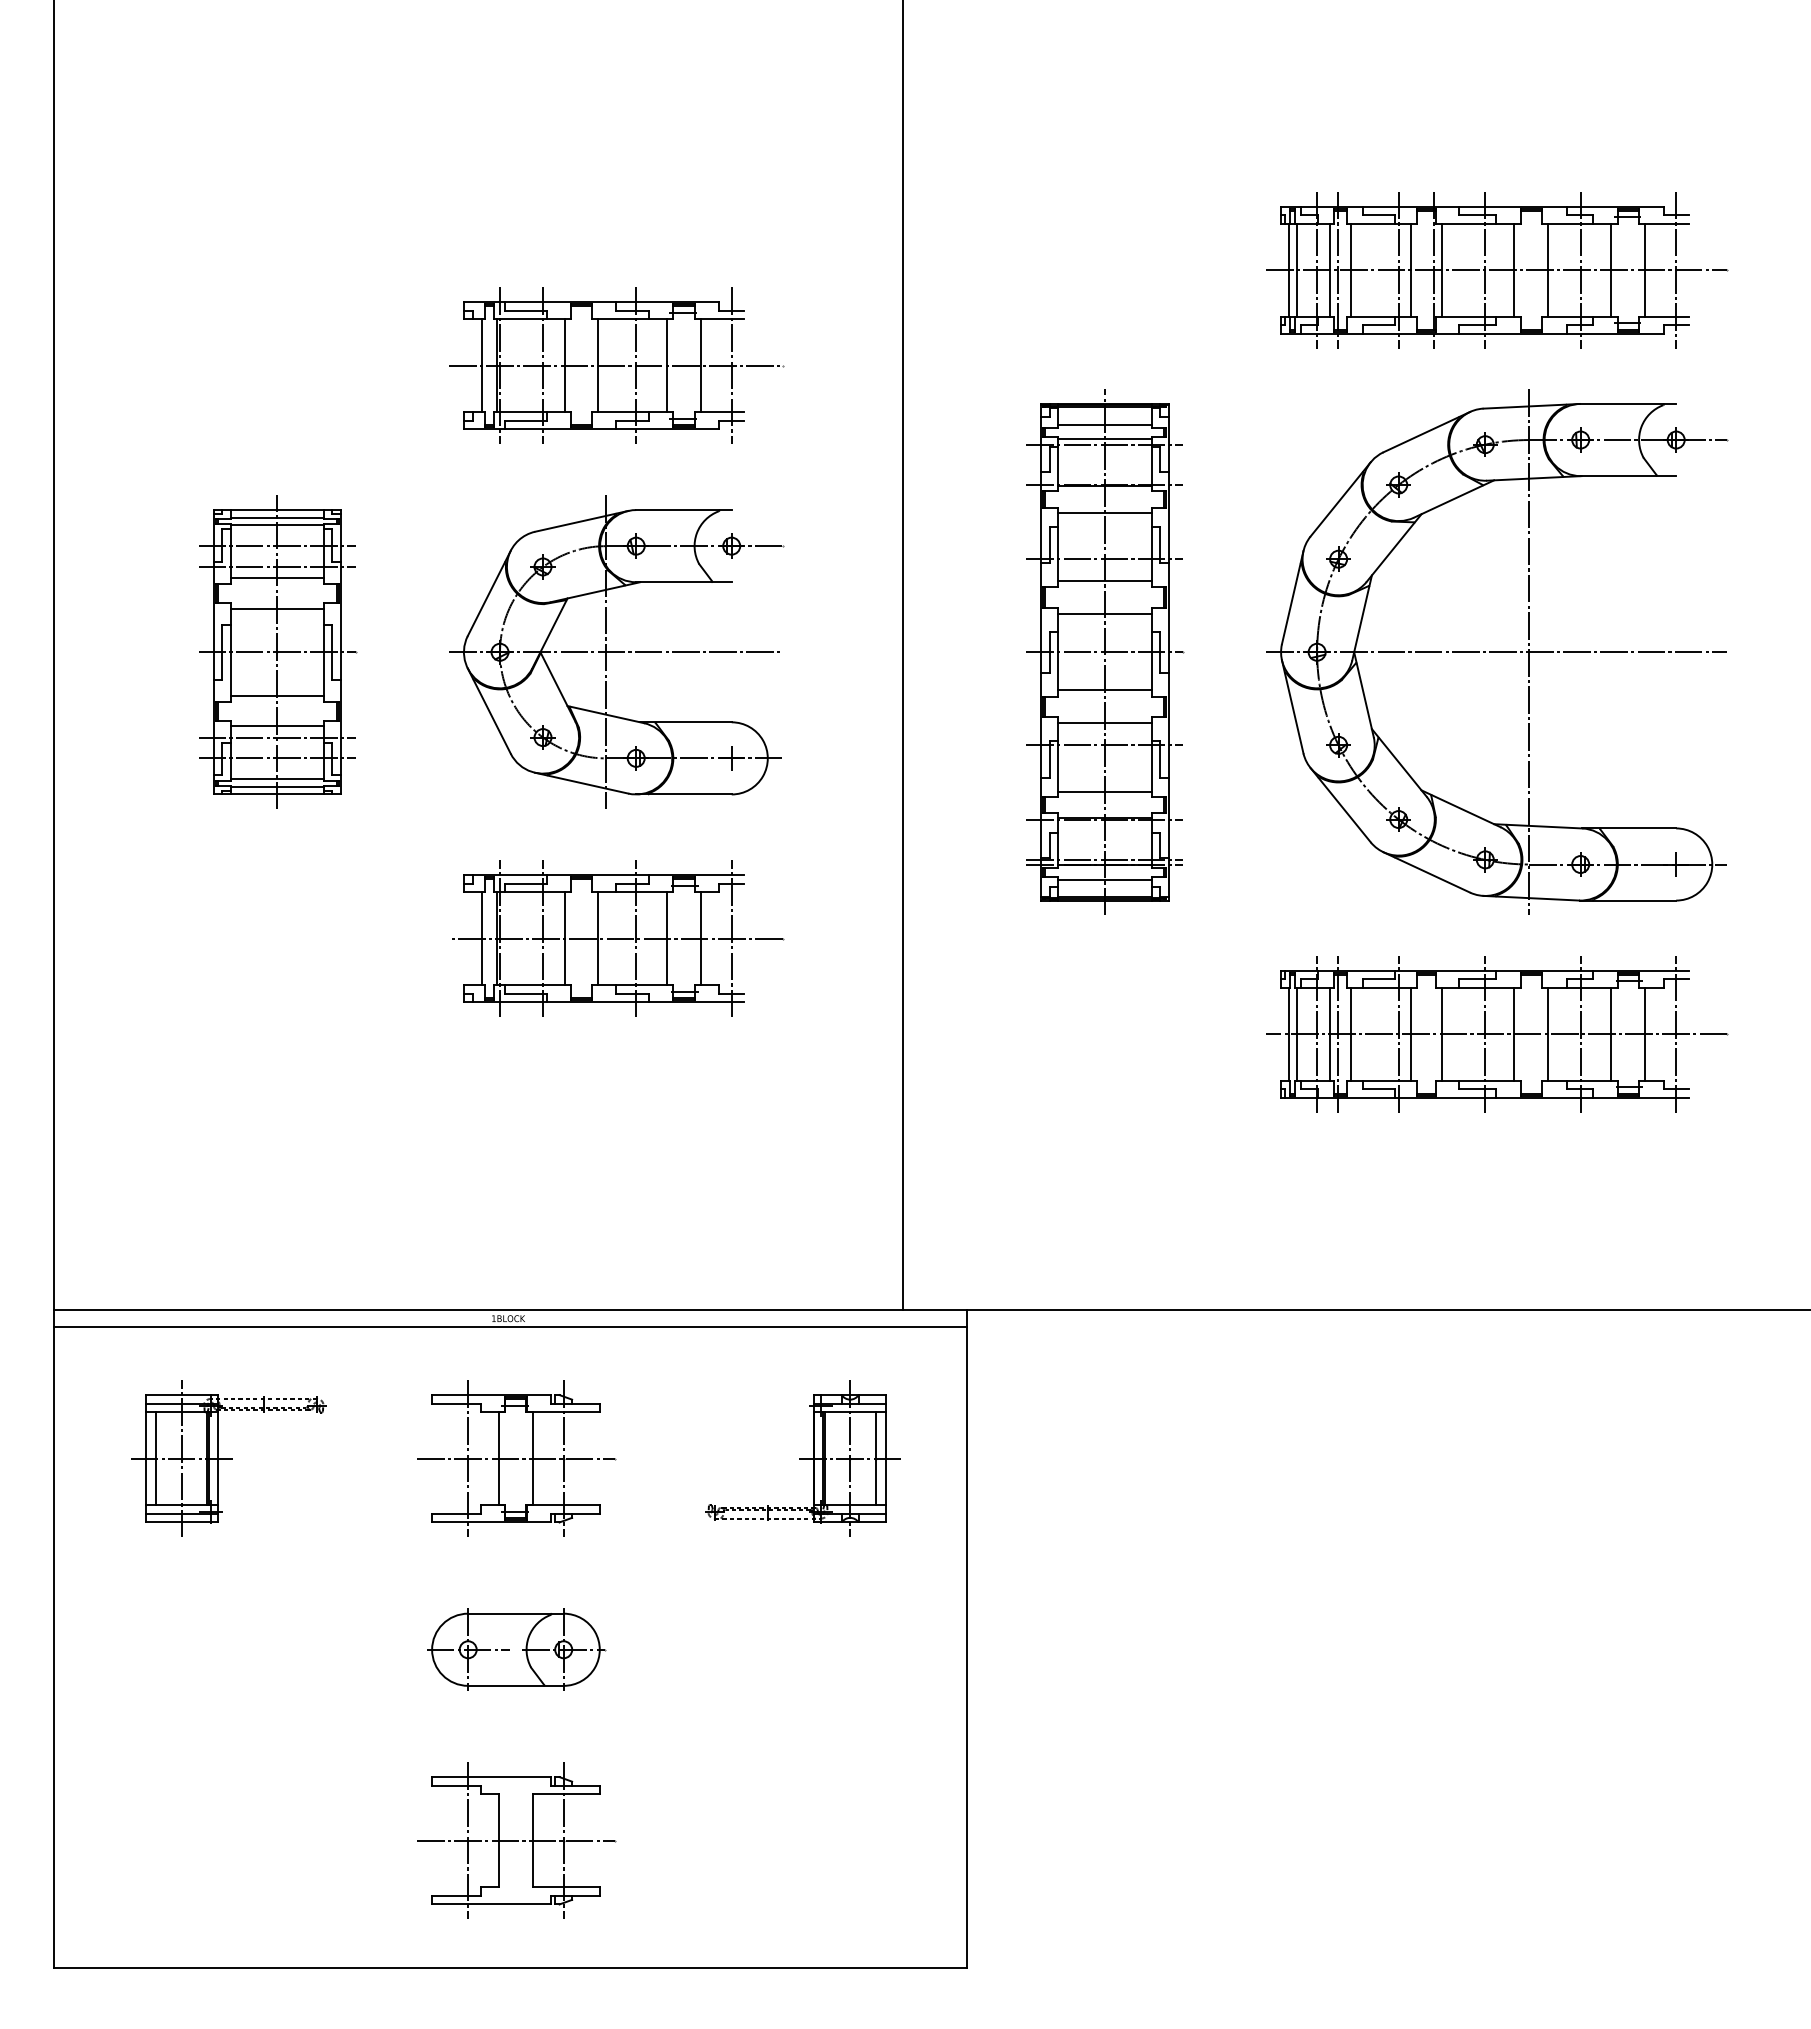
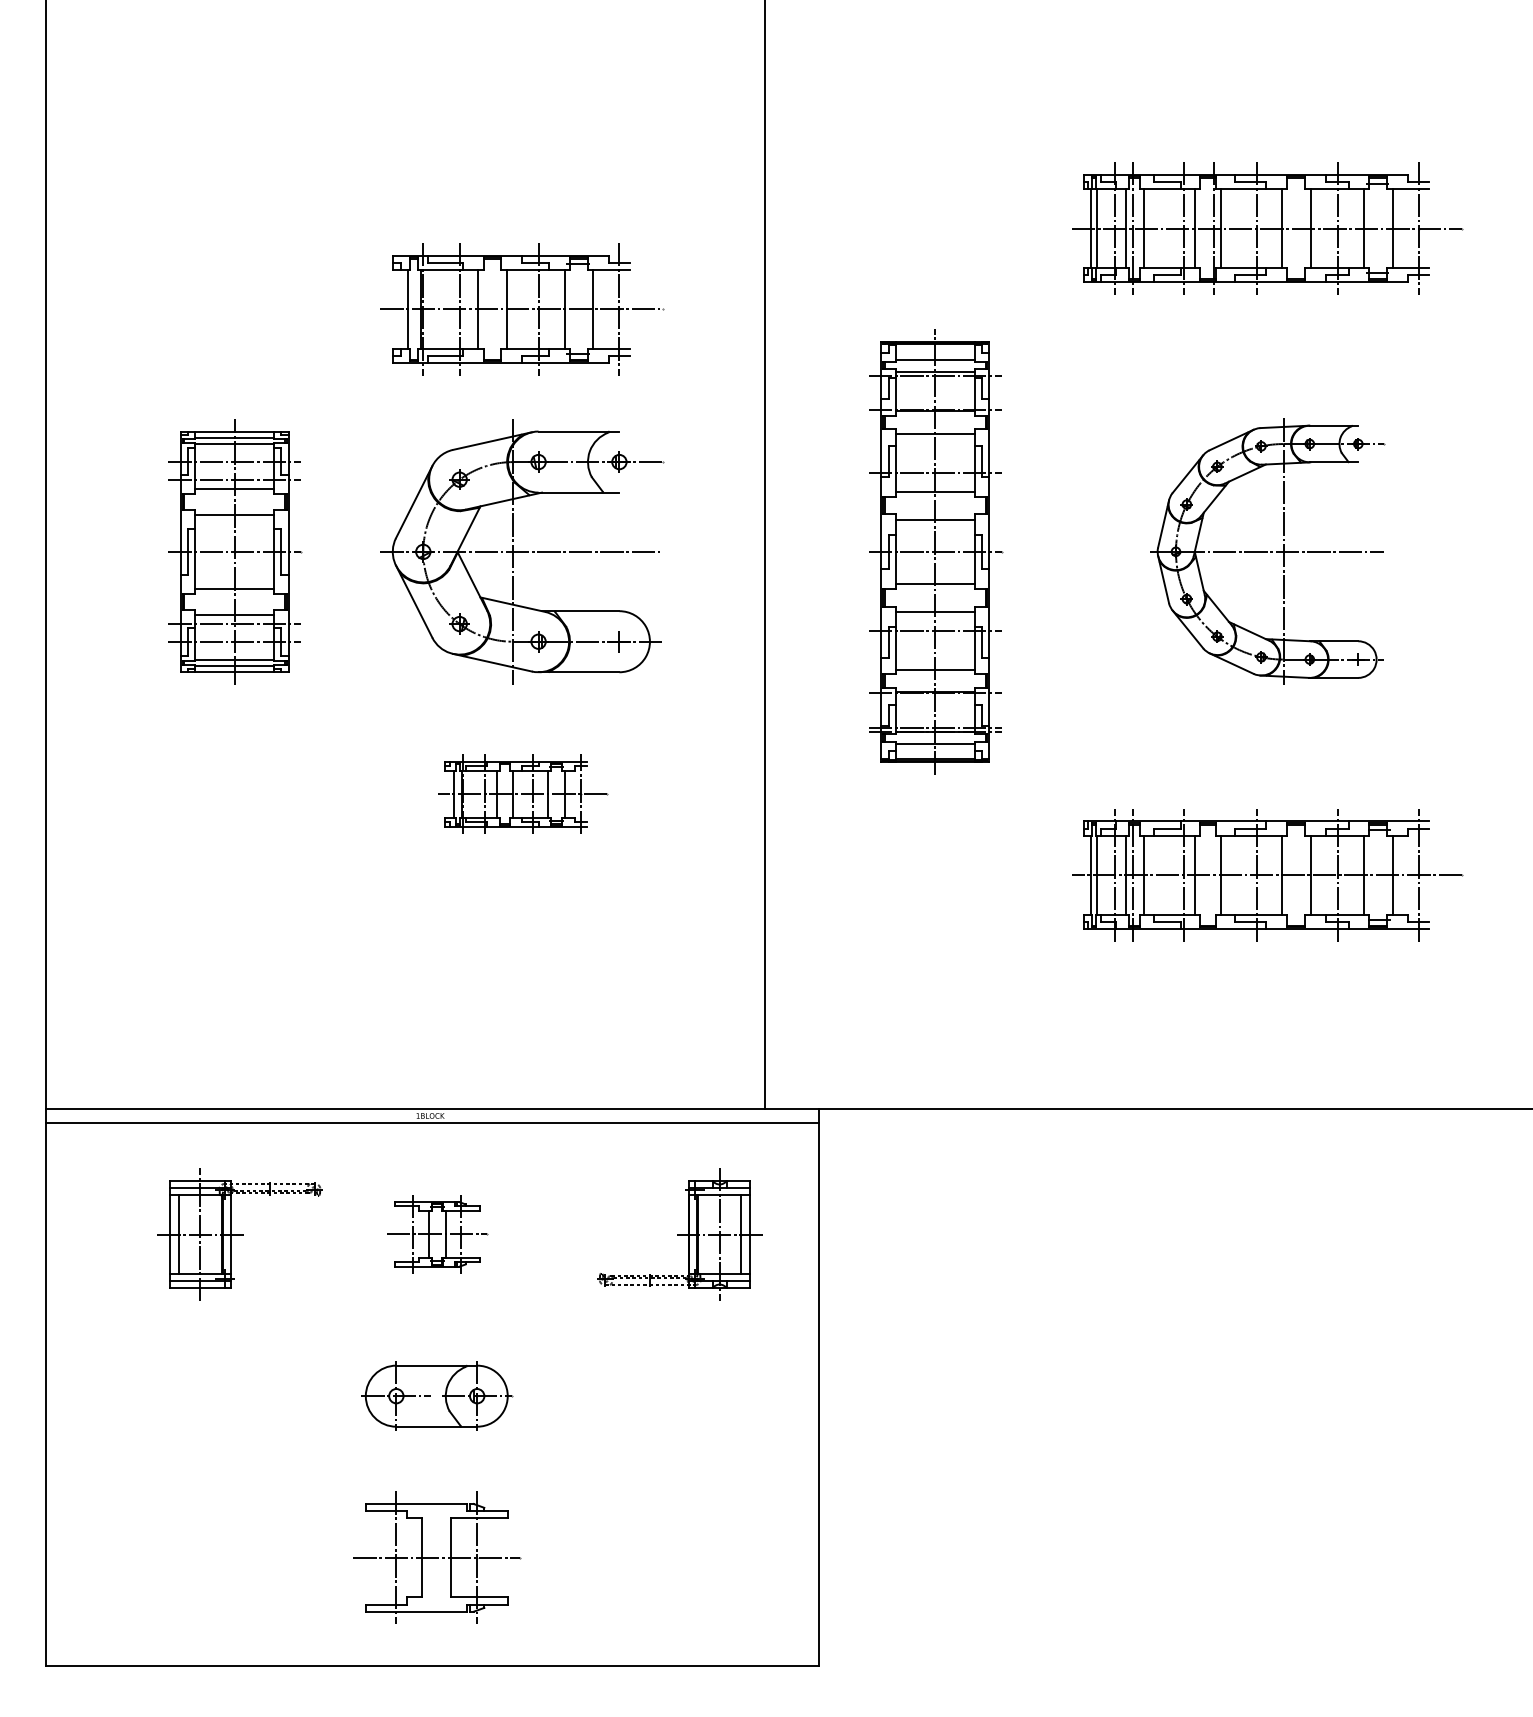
part: (1497, 651) -> (1267, 551), size x0.6
part: (618, 938) -> (523, 794), size x0.6
part: (228, 1458) -> (240, 1234), moved
part: (516, 1458) -> (437, 1234), size x0.6

